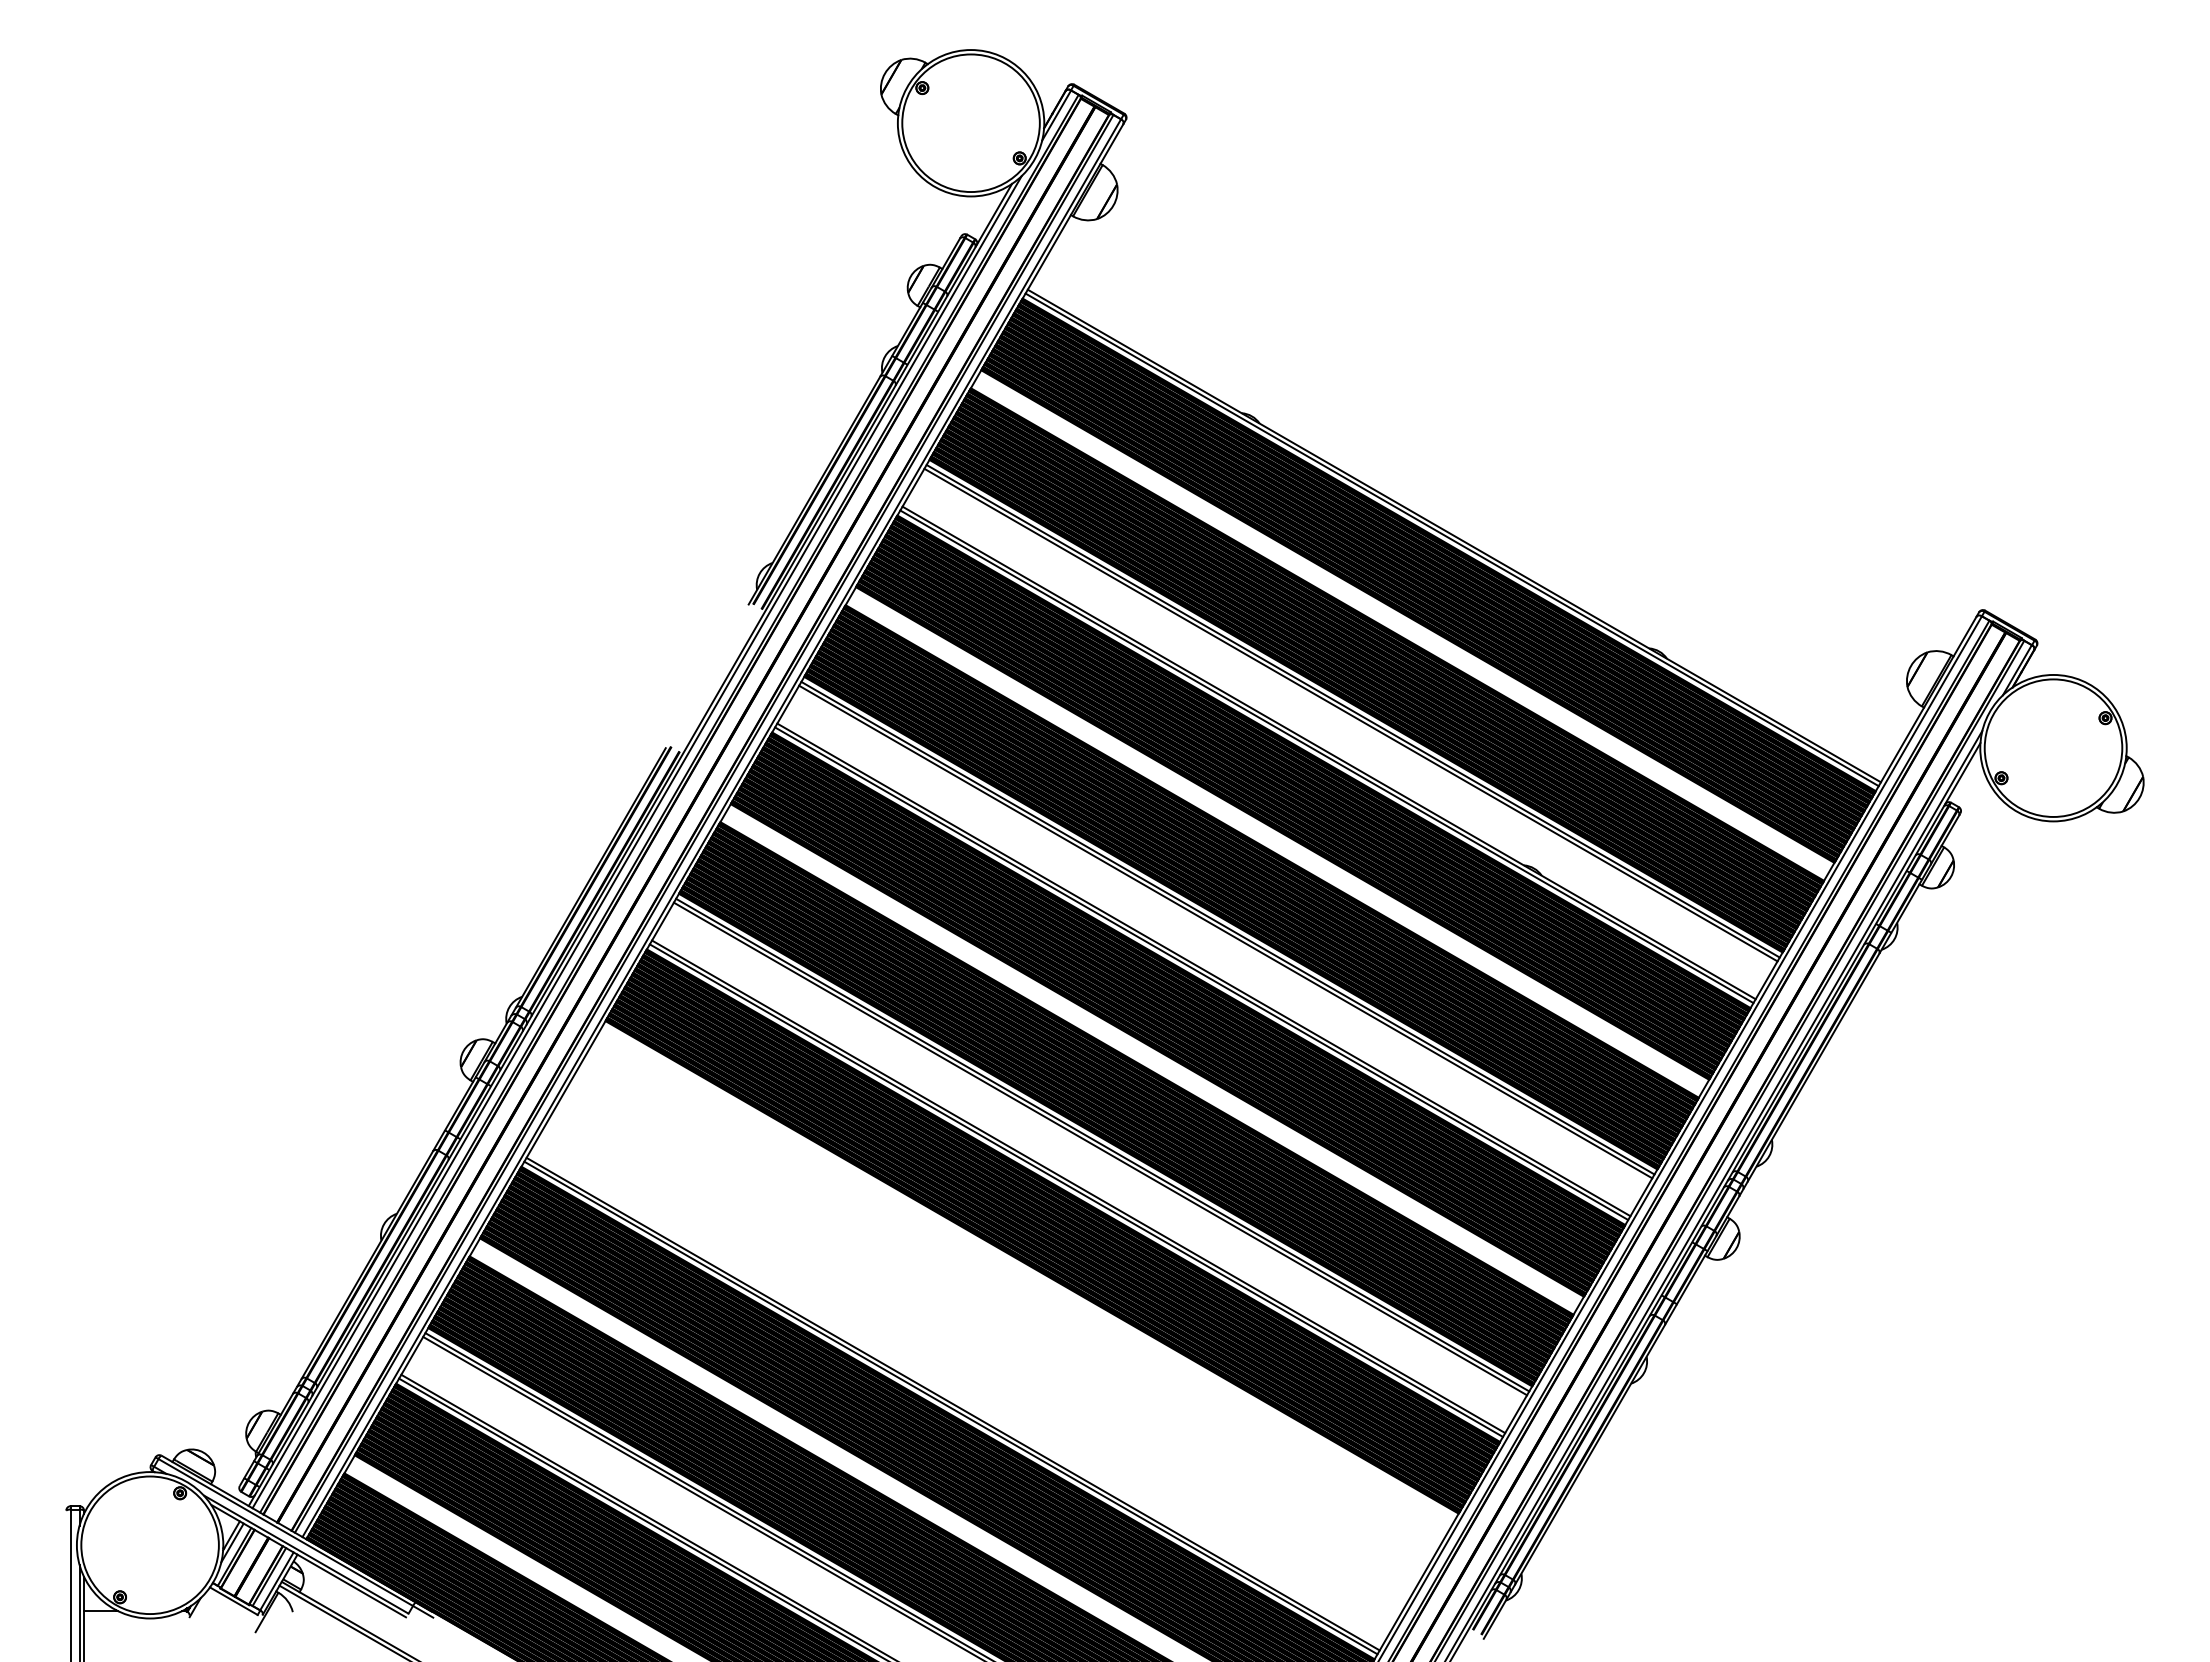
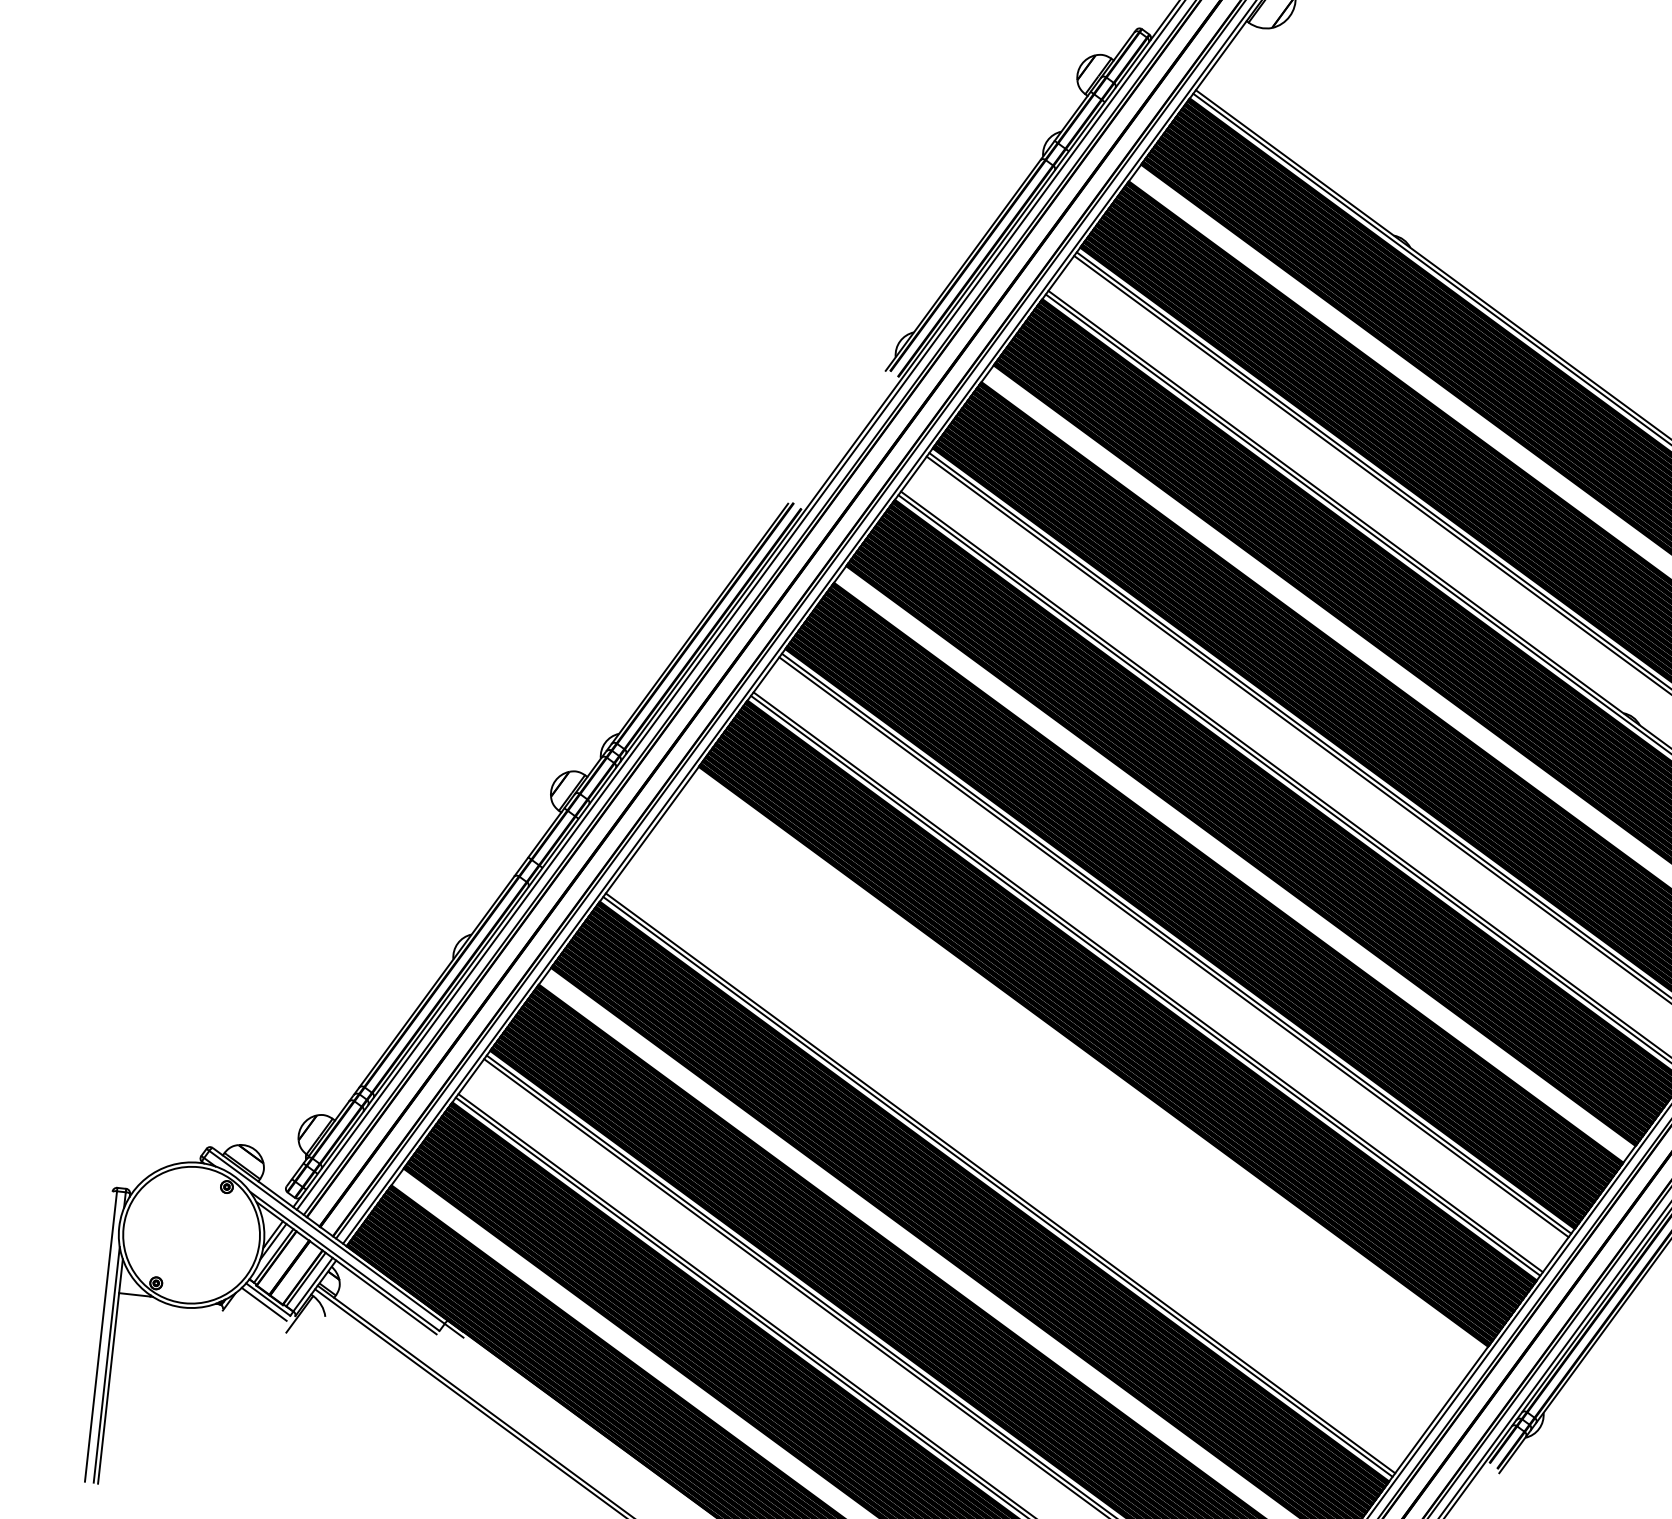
line: (230, 1606) -> (264, 1304), added

